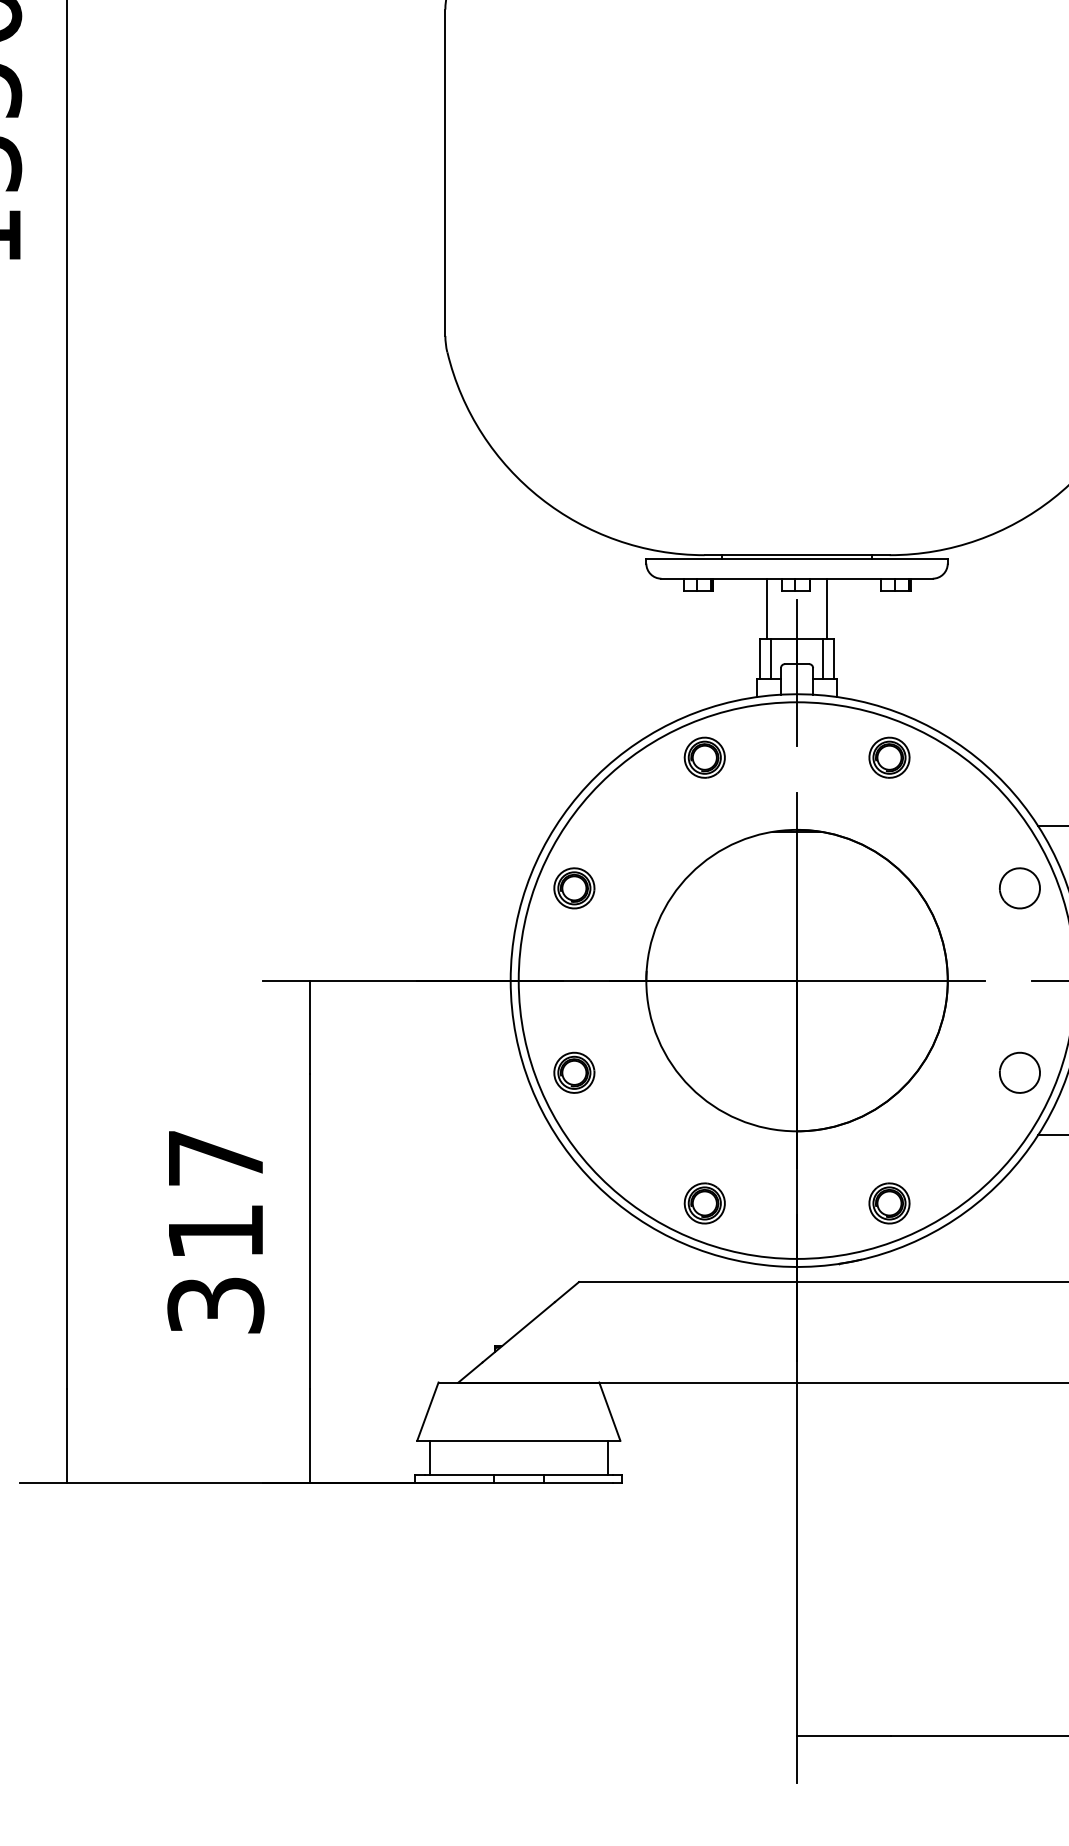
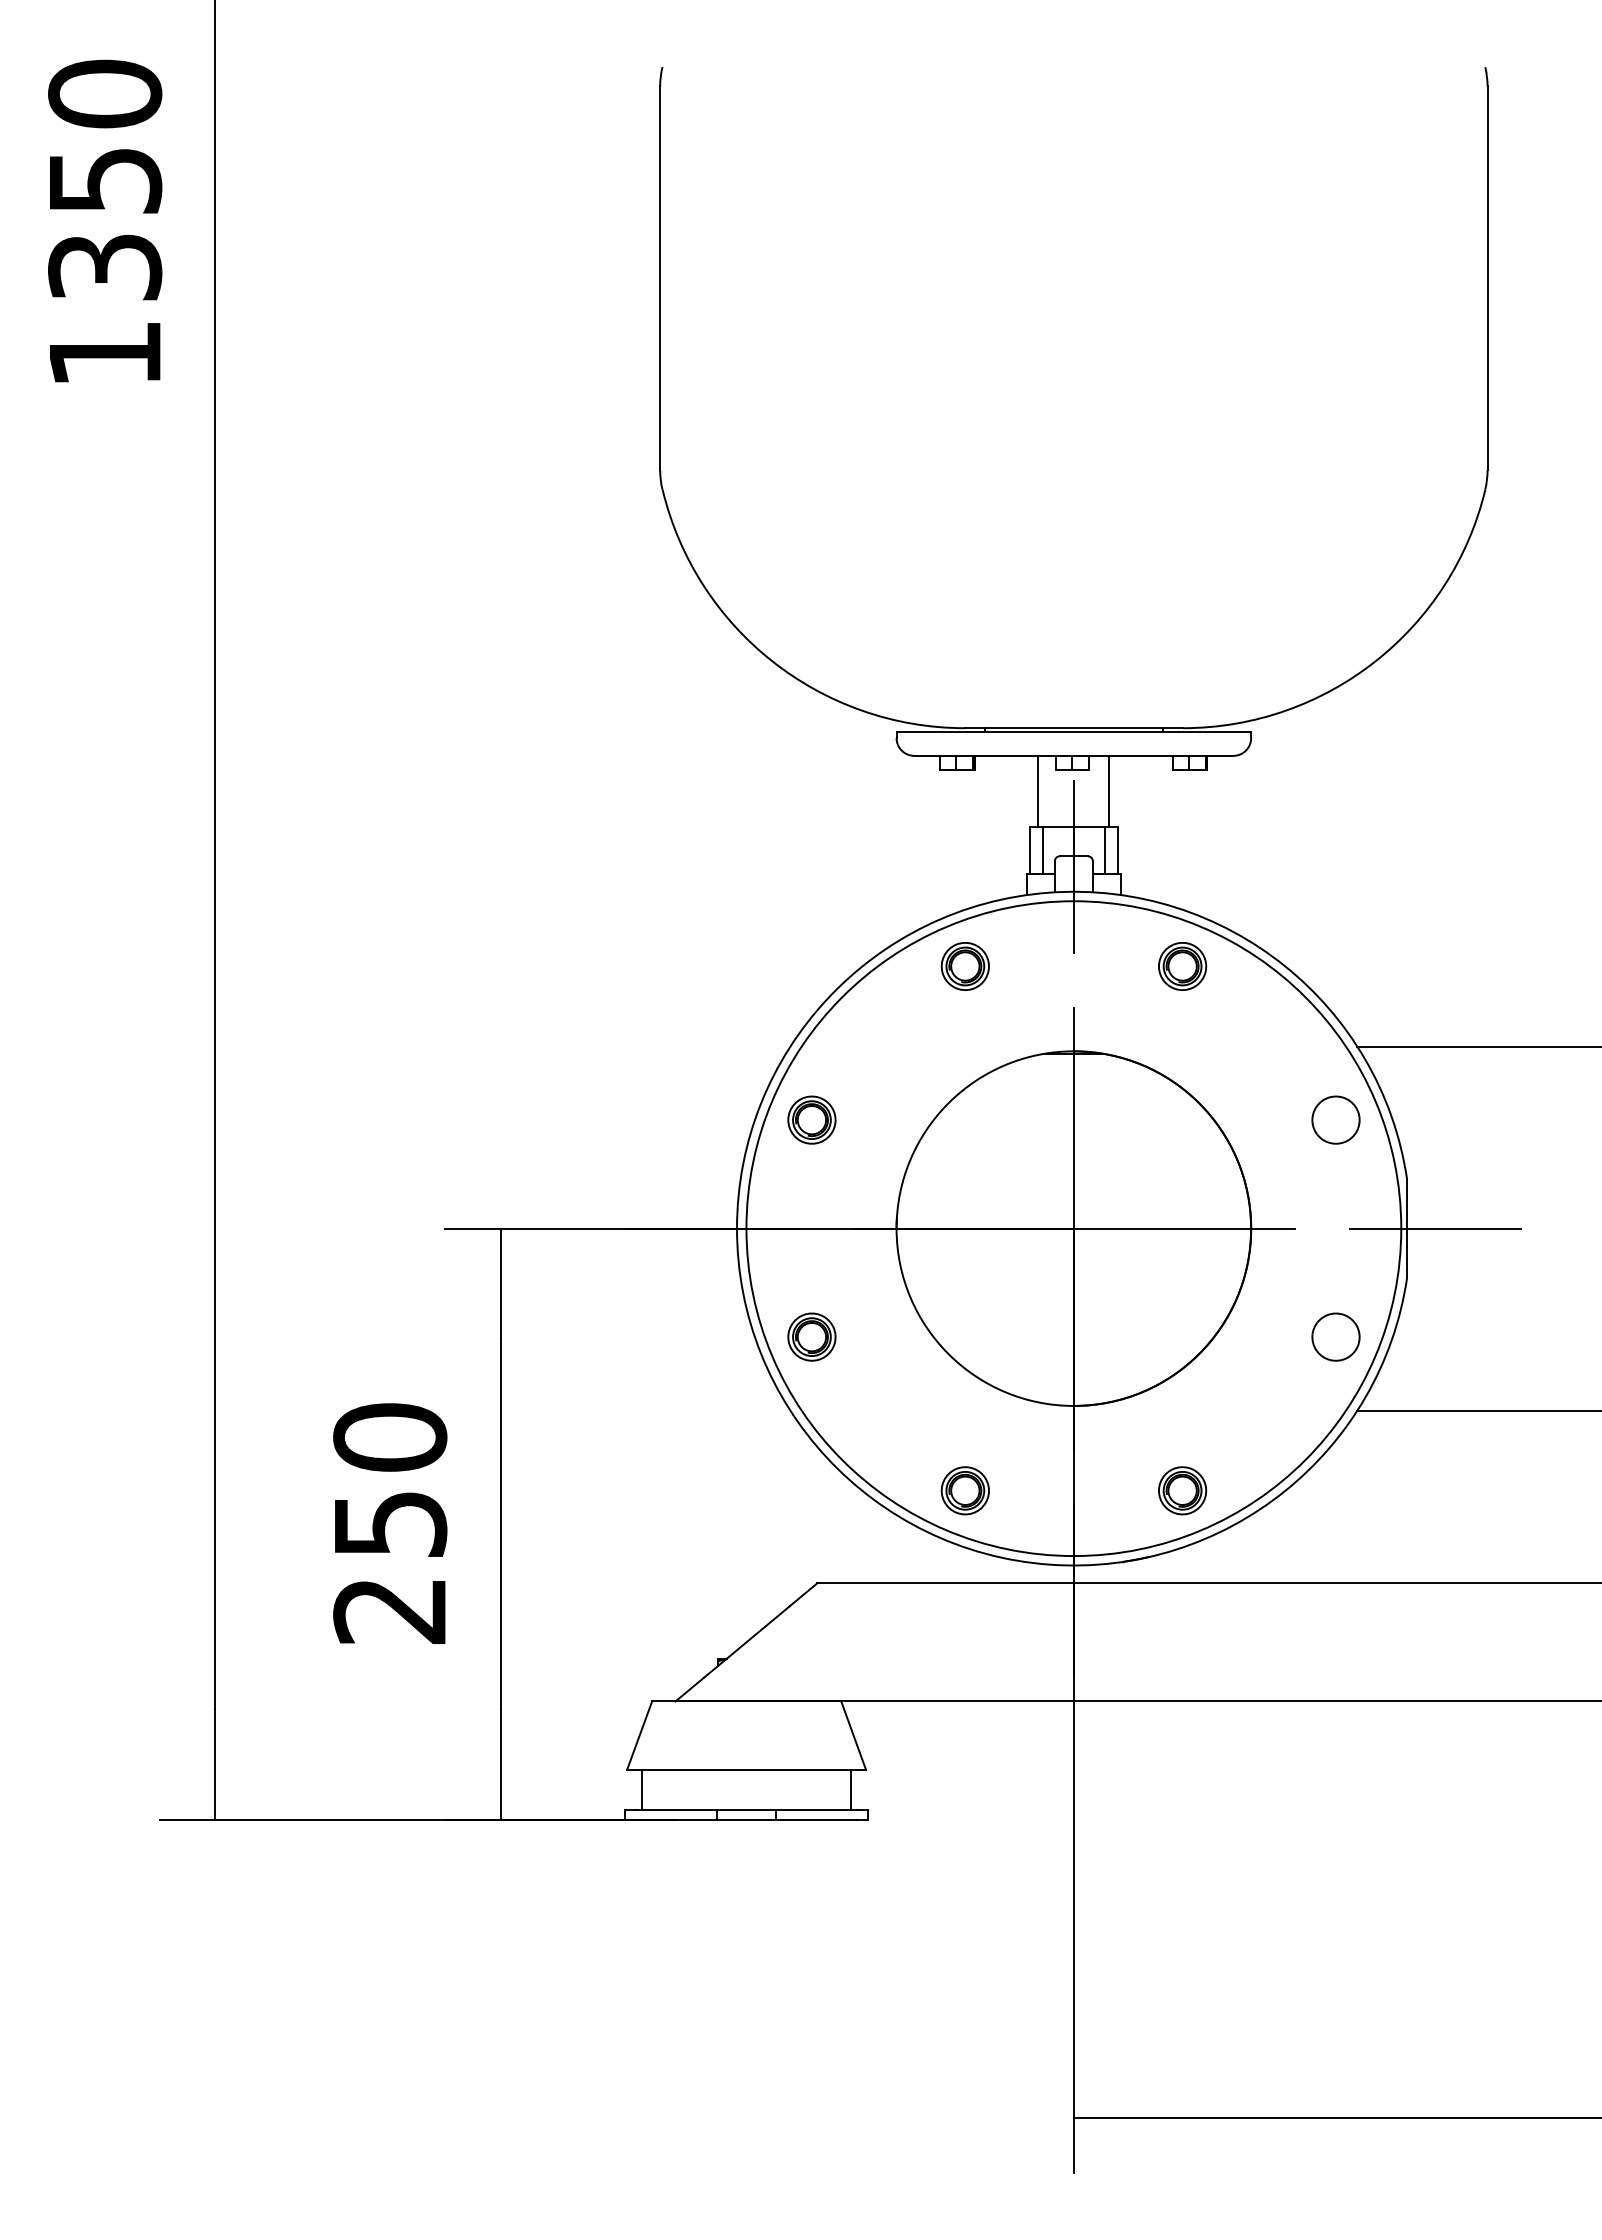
text: (216, 1231) -> (390, 1523), 317 -> 250

